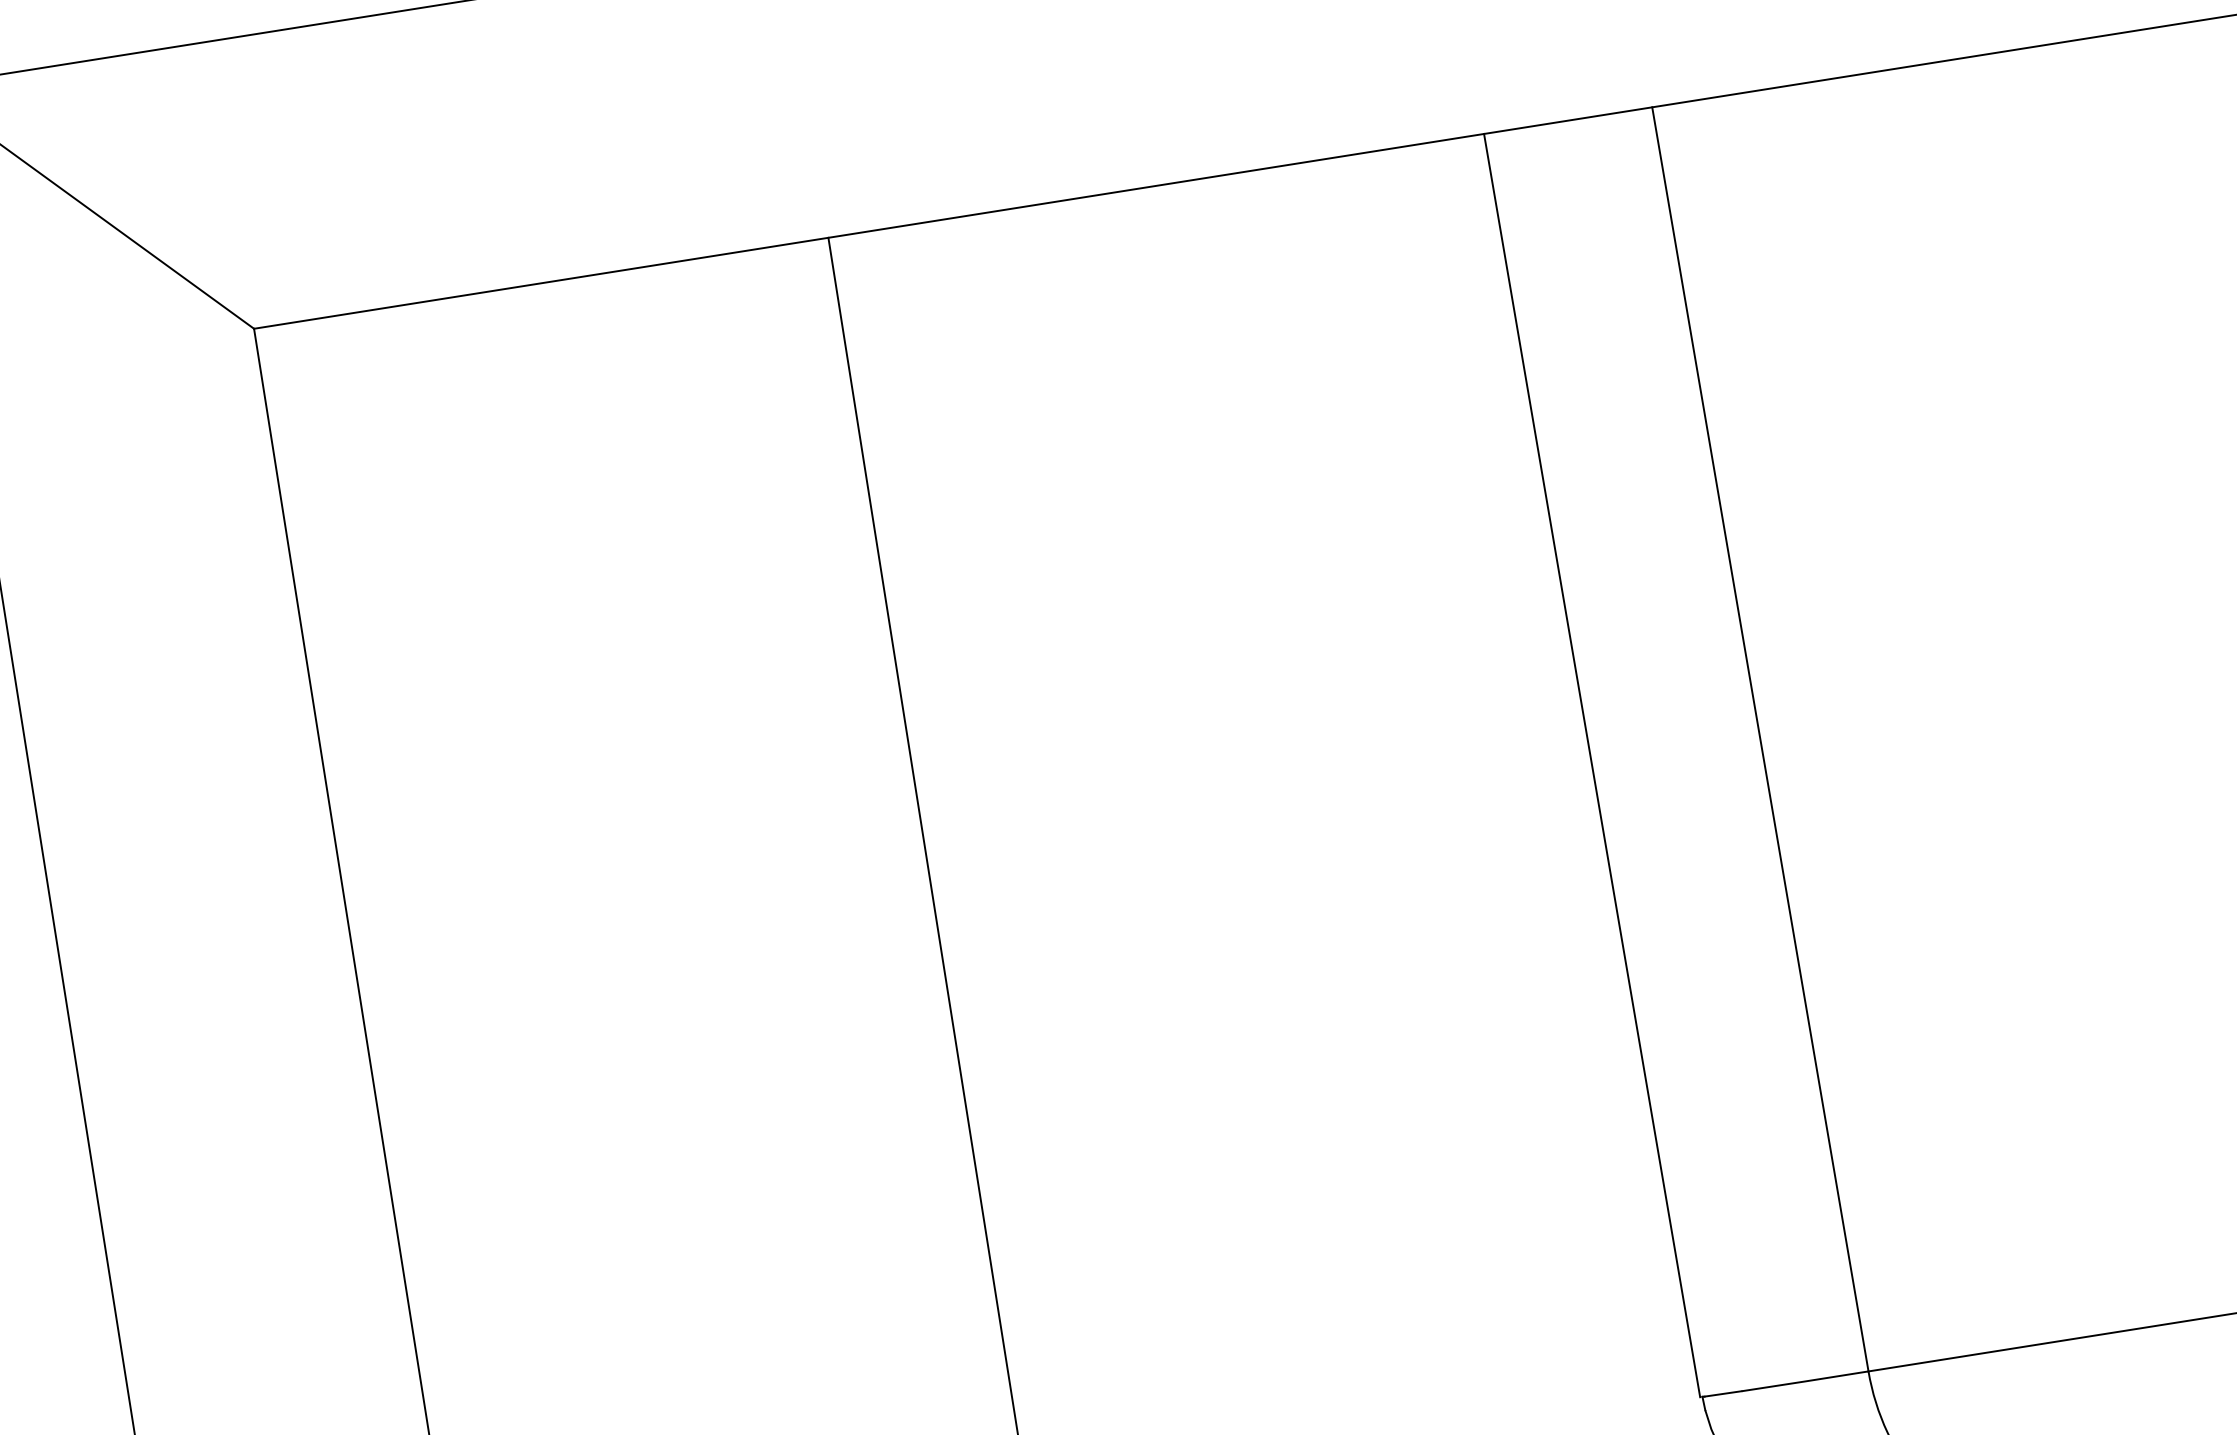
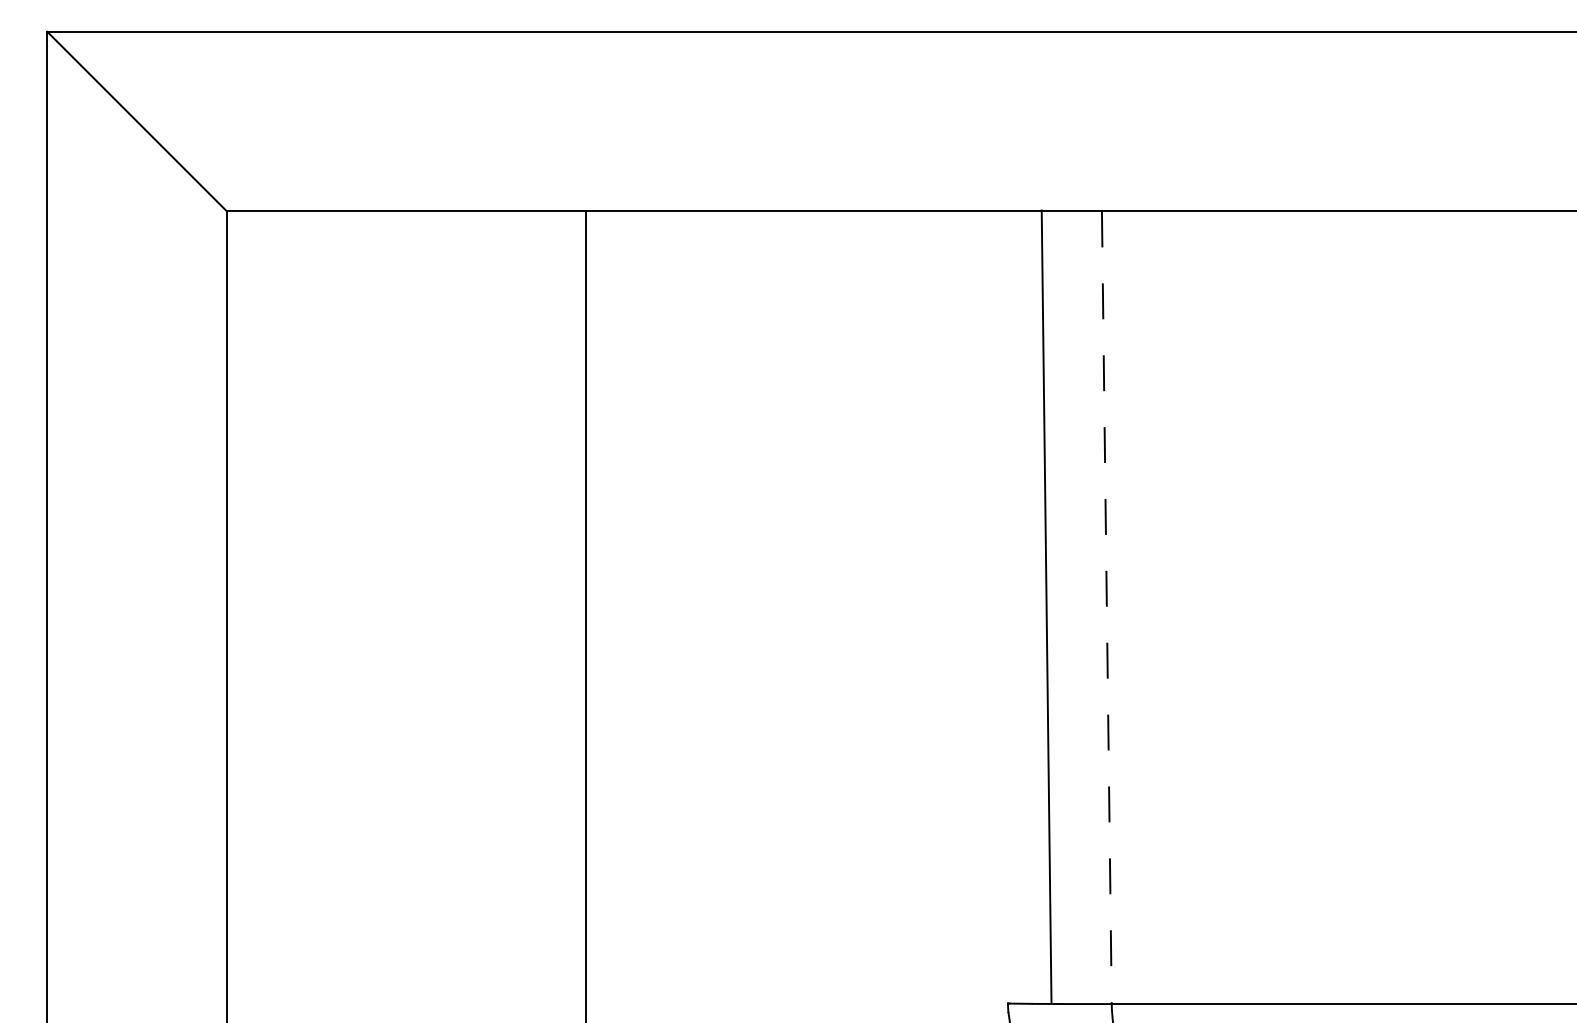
line: (1760, 740) -> (1106, 608), solid -> dashed
line: (1591, 765) -> (1046, 606), moved

